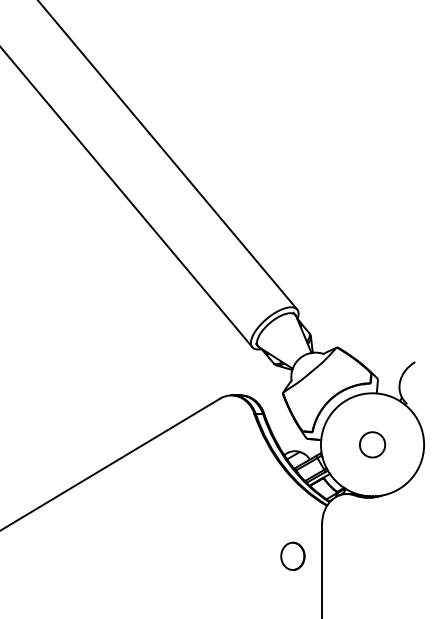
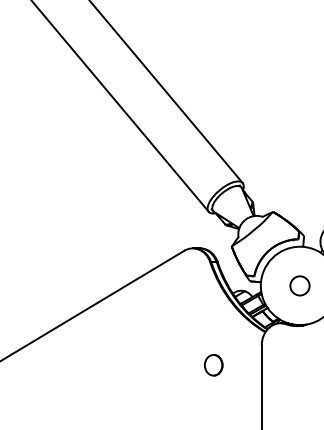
part: (292, 555) -> (213, 364), moved

